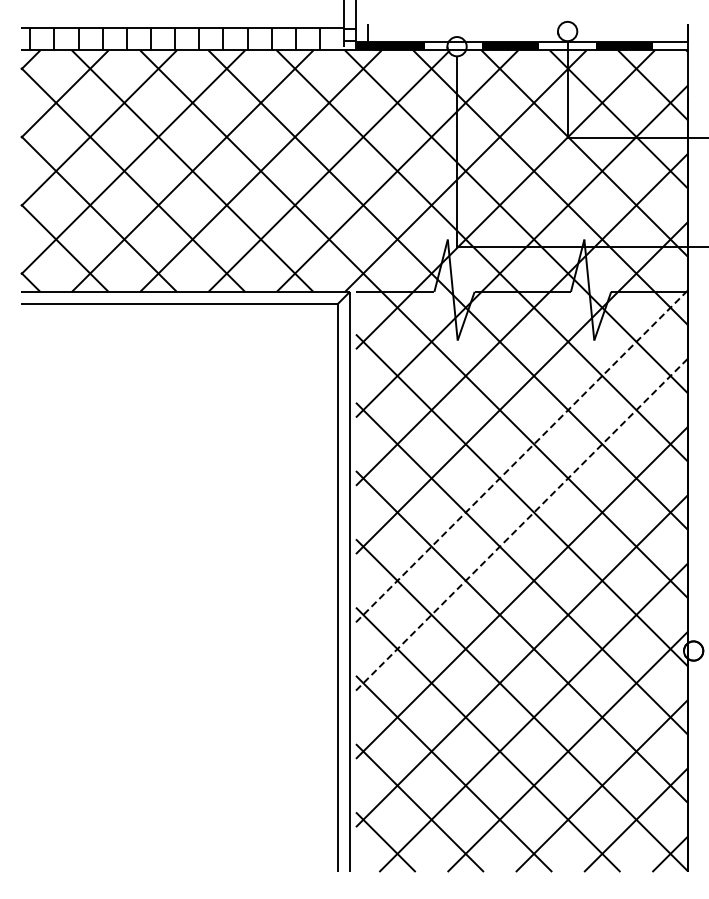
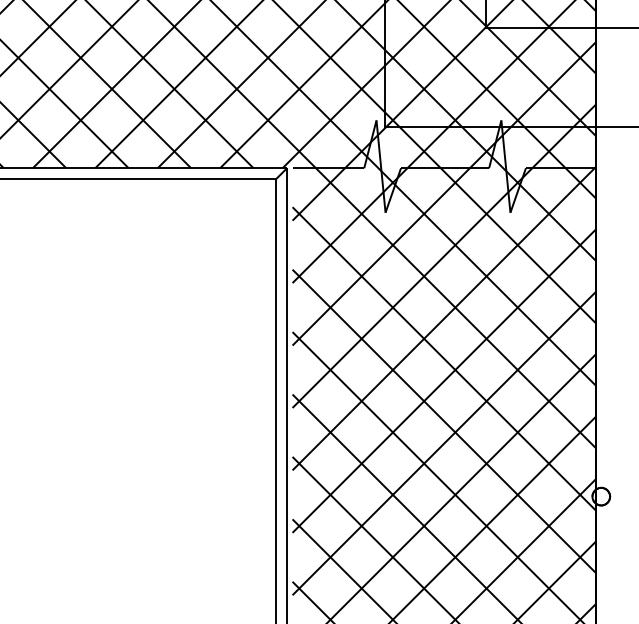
line: (521, 456) -> (443, 318), dashed -> solid
line: (521, 524) -> (443, 380), dashed -> solid

